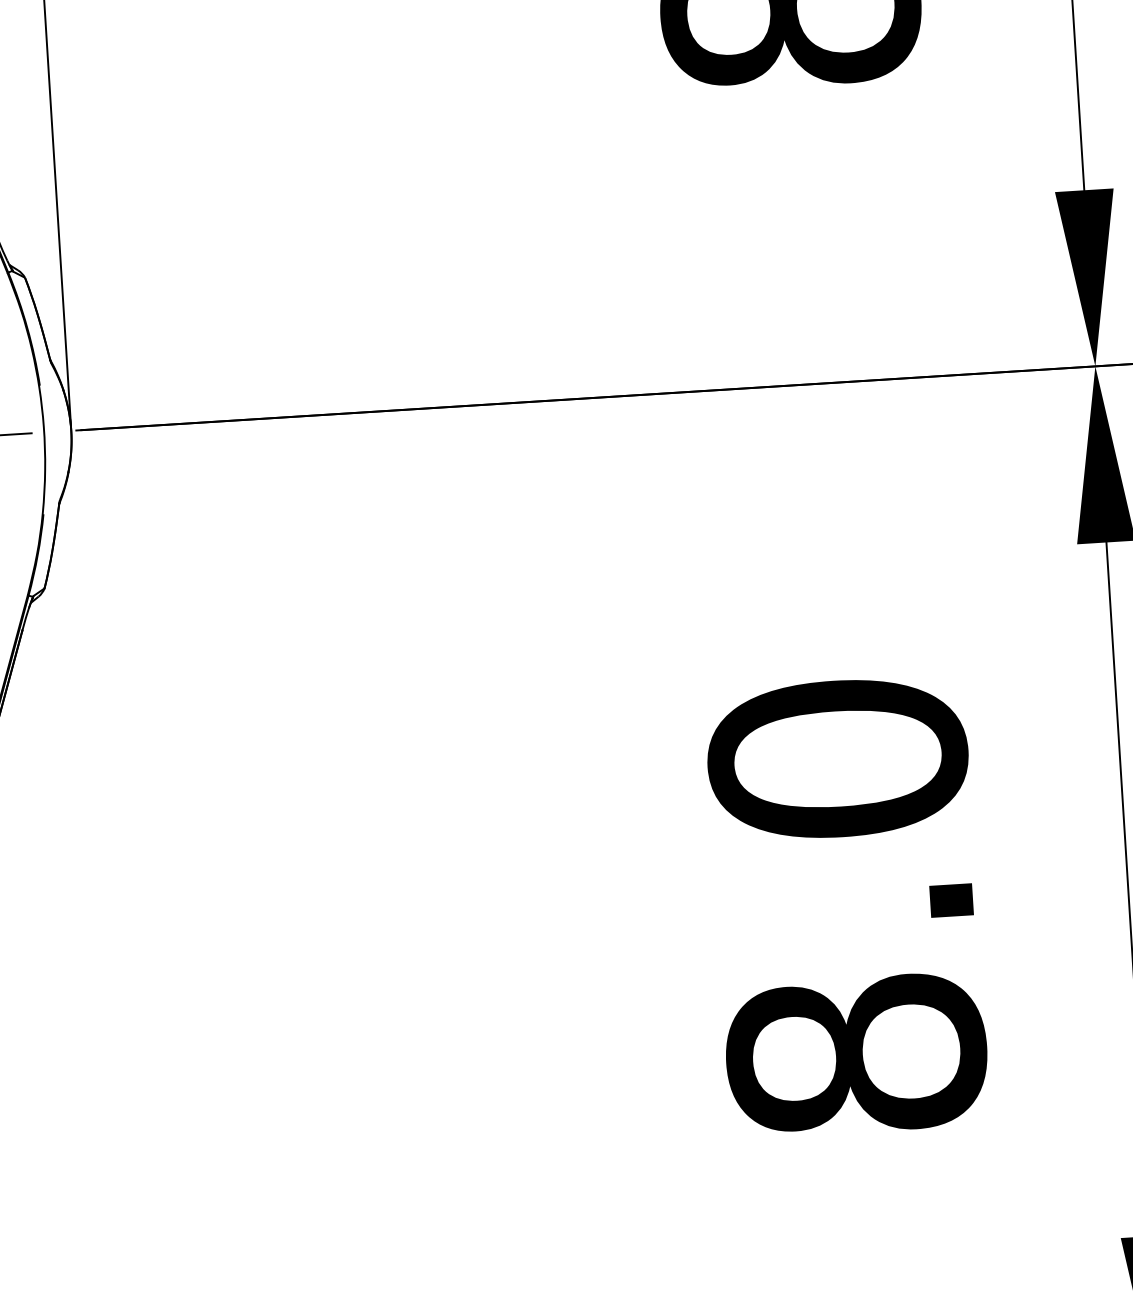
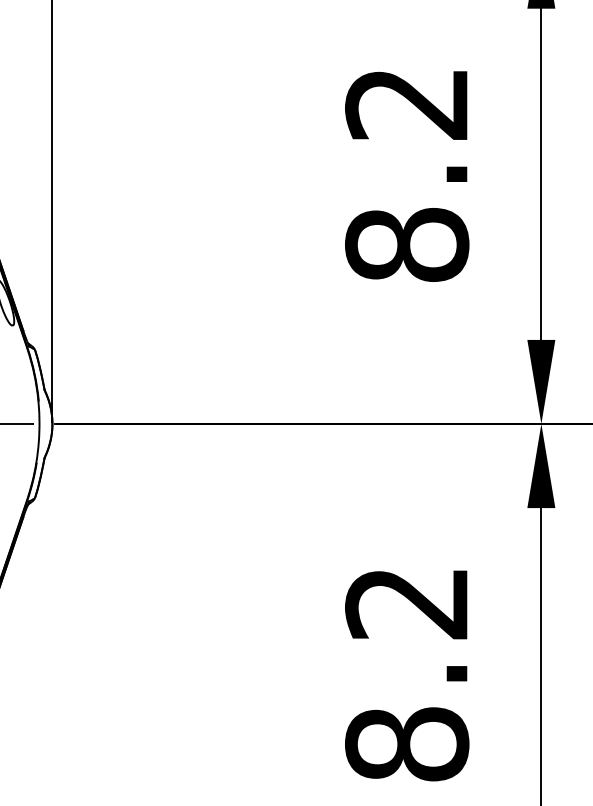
text: (838, 757) -> (407, 602), 8.0 -> 8.2

